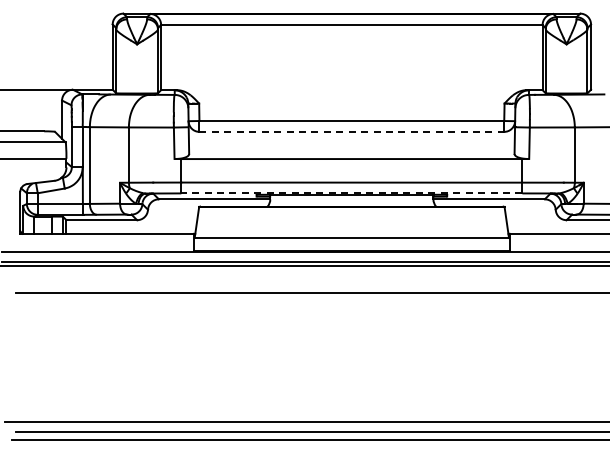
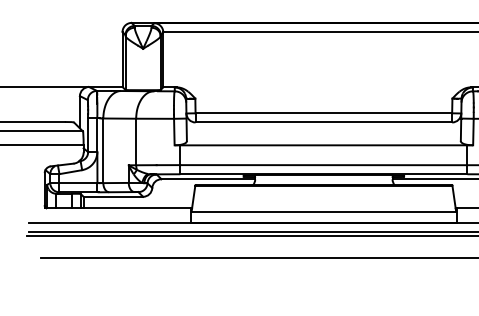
line: (352, 131) -> (324, 122), dashed -> solid
line: (351, 193) -> (323, 174), dashed -> solid

